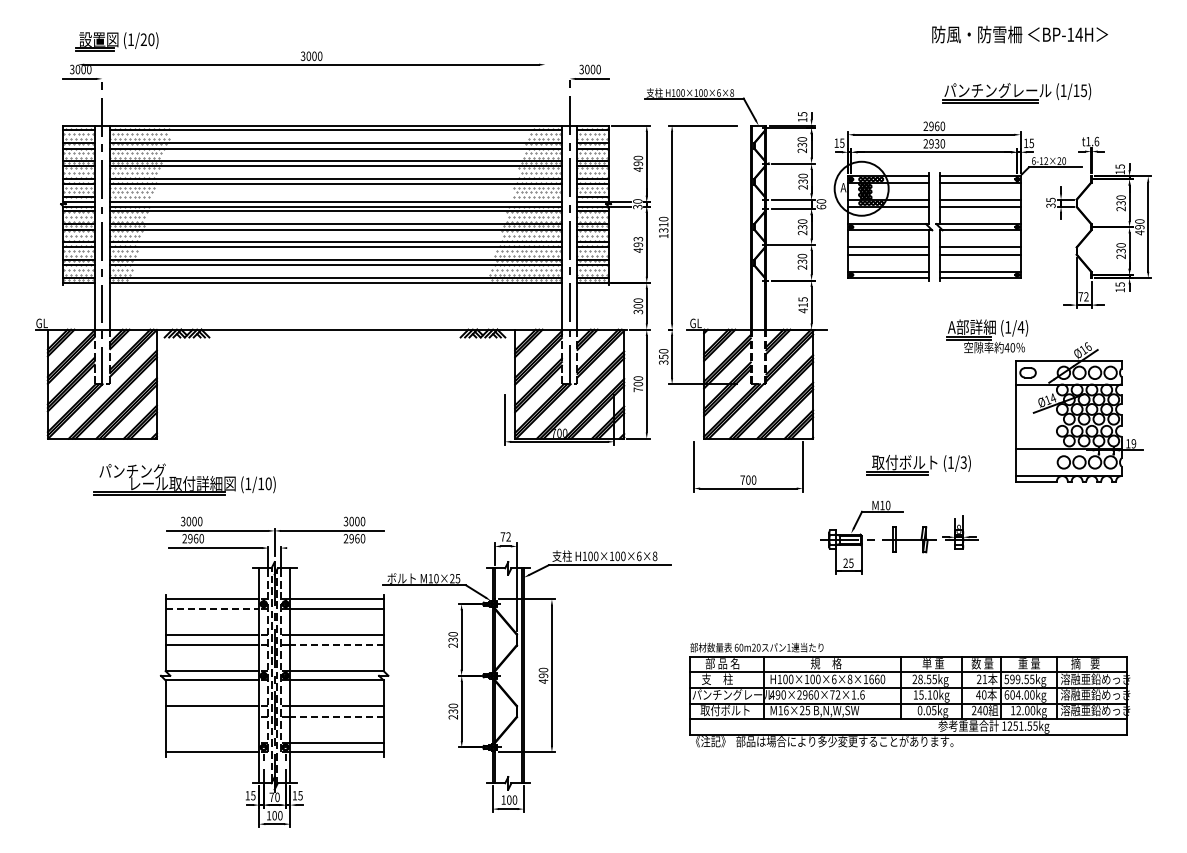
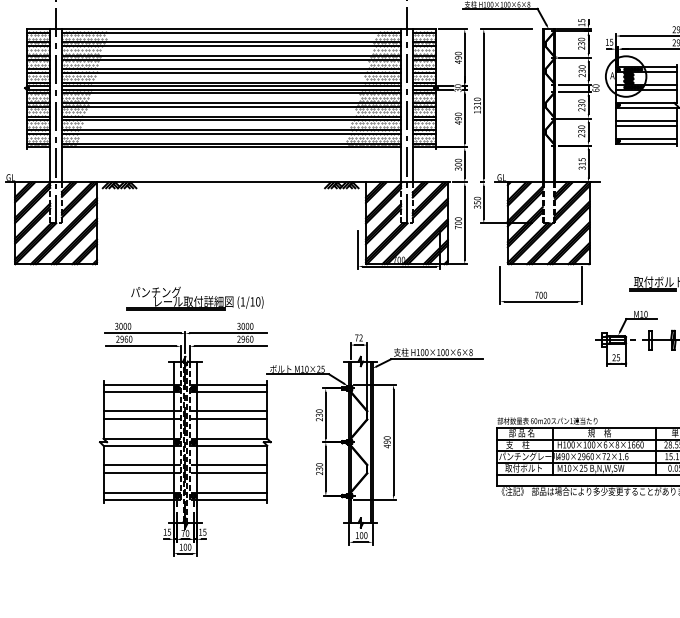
line: (335, 197) -> (231, 83), added
text: (638, 238) -> (458, 113), 493 -> 490
text: (802, 310) -> (581, 167), 415 -> 315
part: (184, 479) -> (195, 298), moved
line: (335, 548) -> (231, 346), added
line: (212, 608) -> (138, 391), dashed -> solid
line: (337, 645) -> (232, 419), dashed -> solid
text: (786, 709) -> (569, 467), M16×25 -> M10×25
line: (212, 717) -> (138, 473), added
line: (337, 717) -> (232, 473), dashed -> solid
line: (212, 742) -> (138, 492), added

